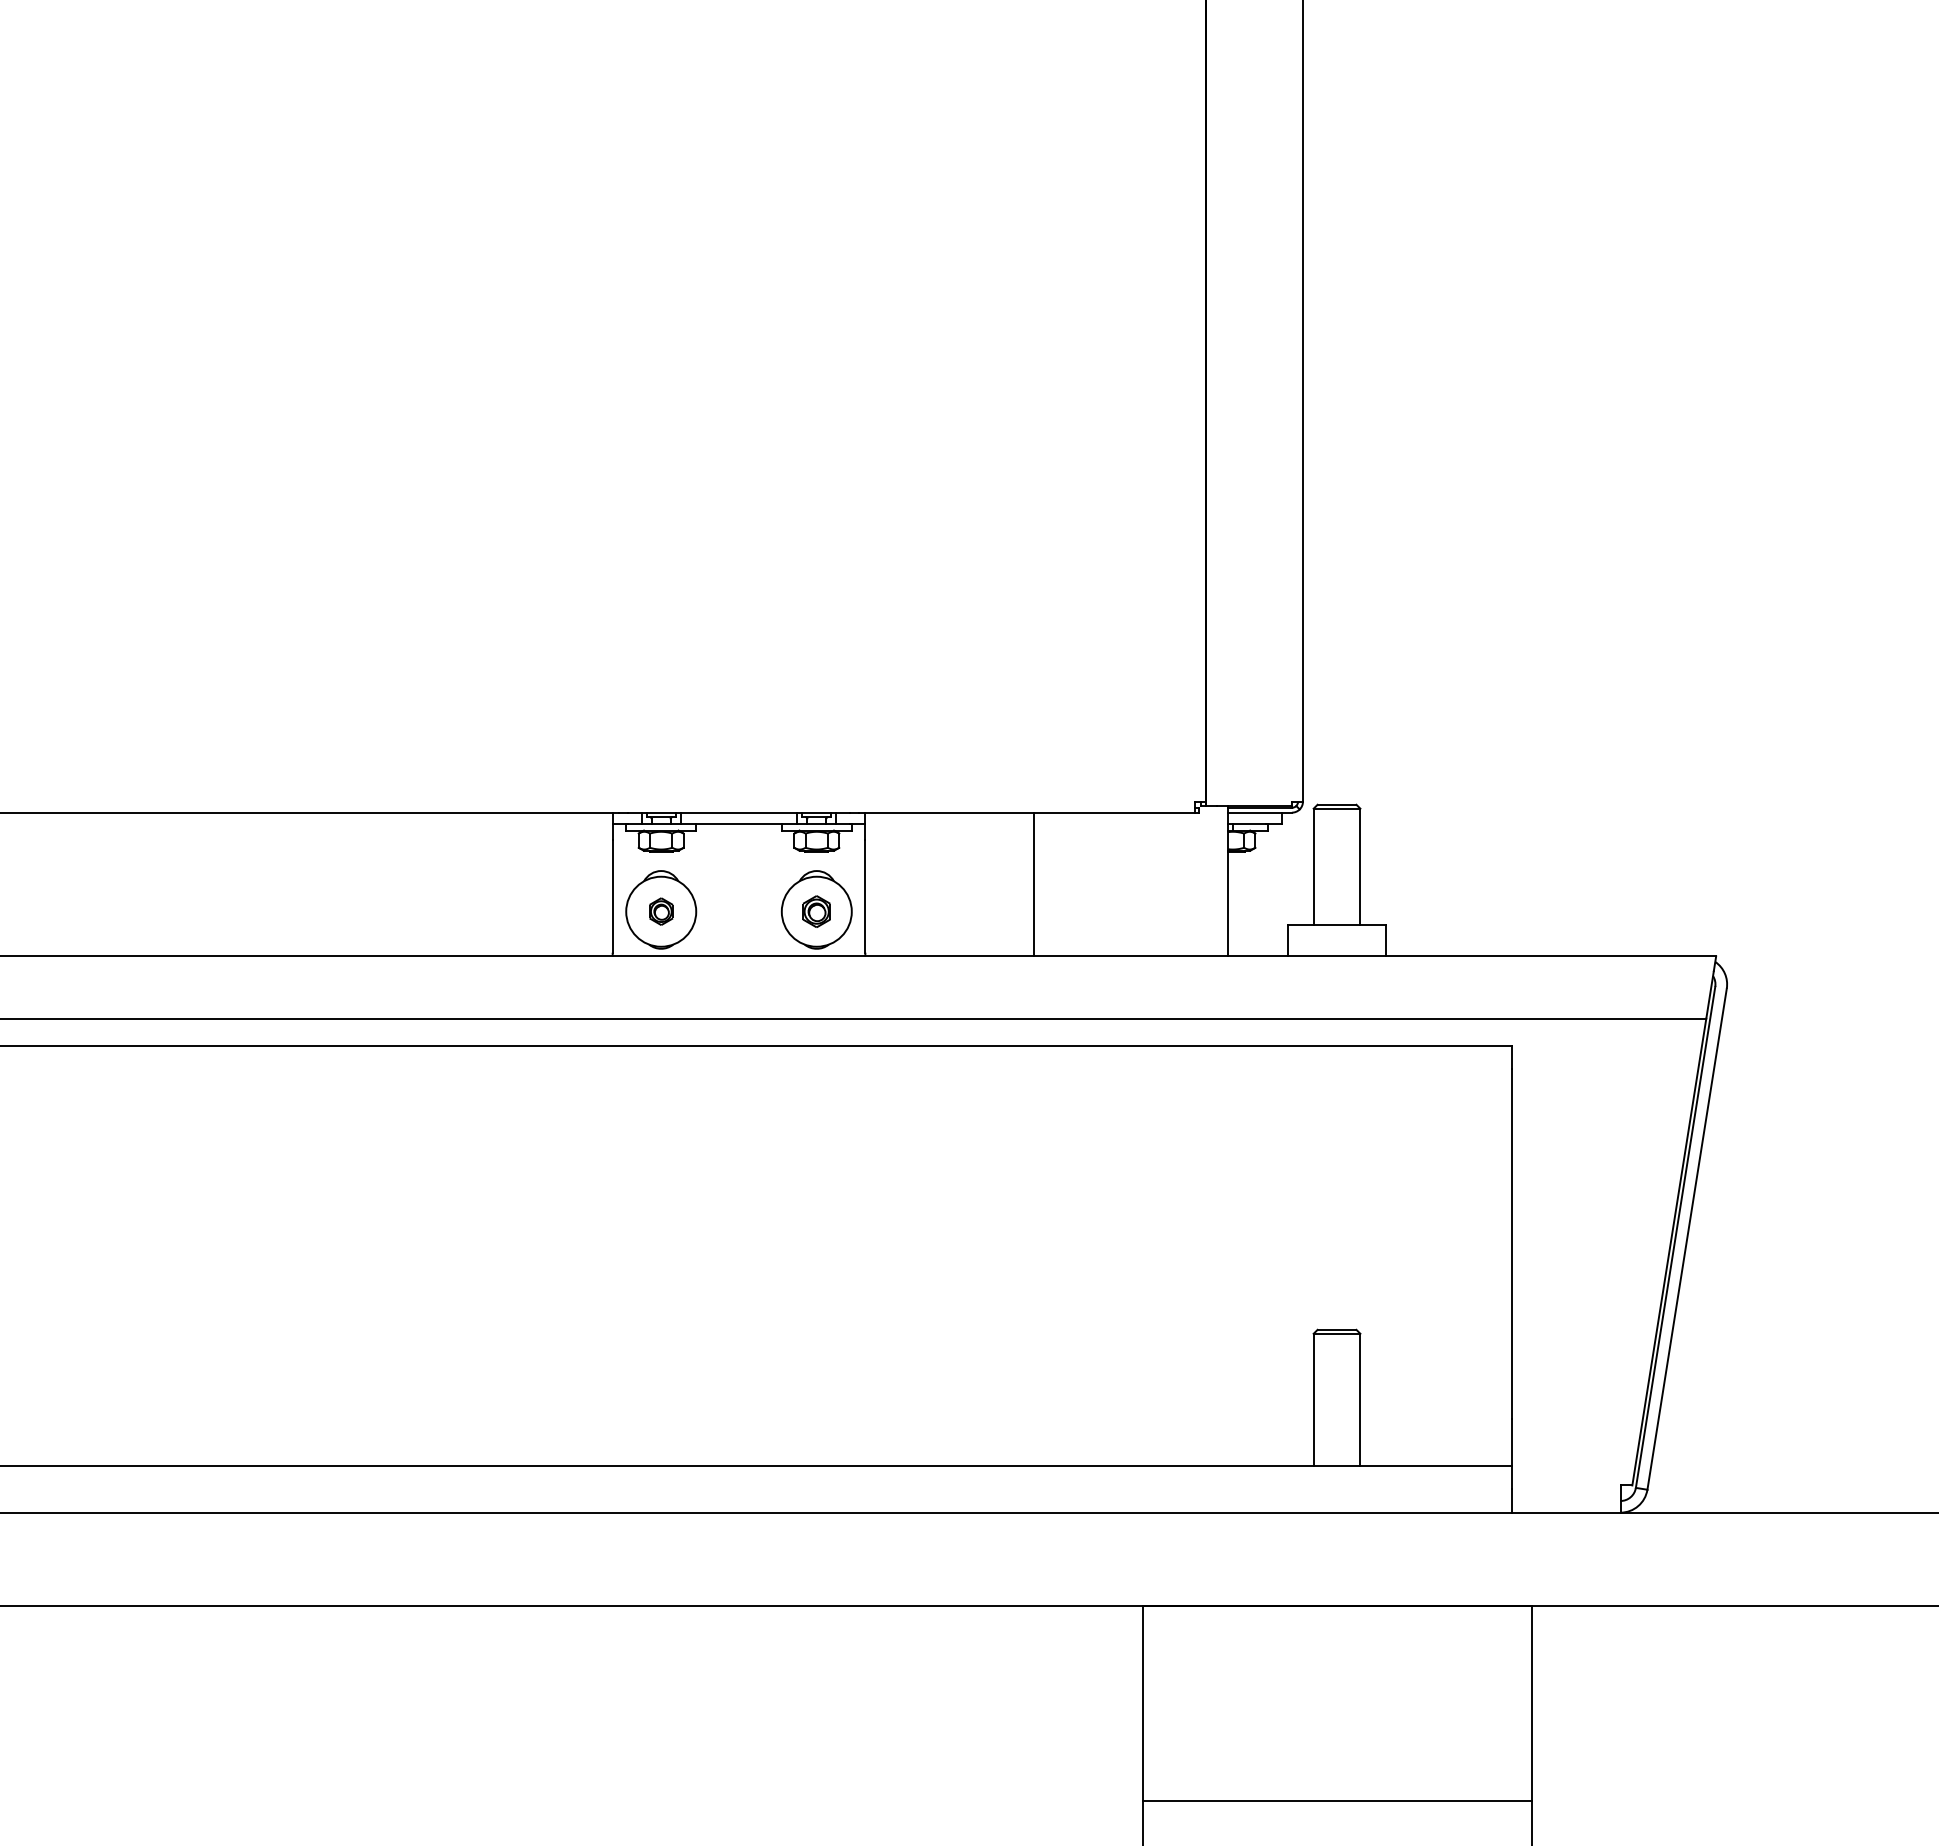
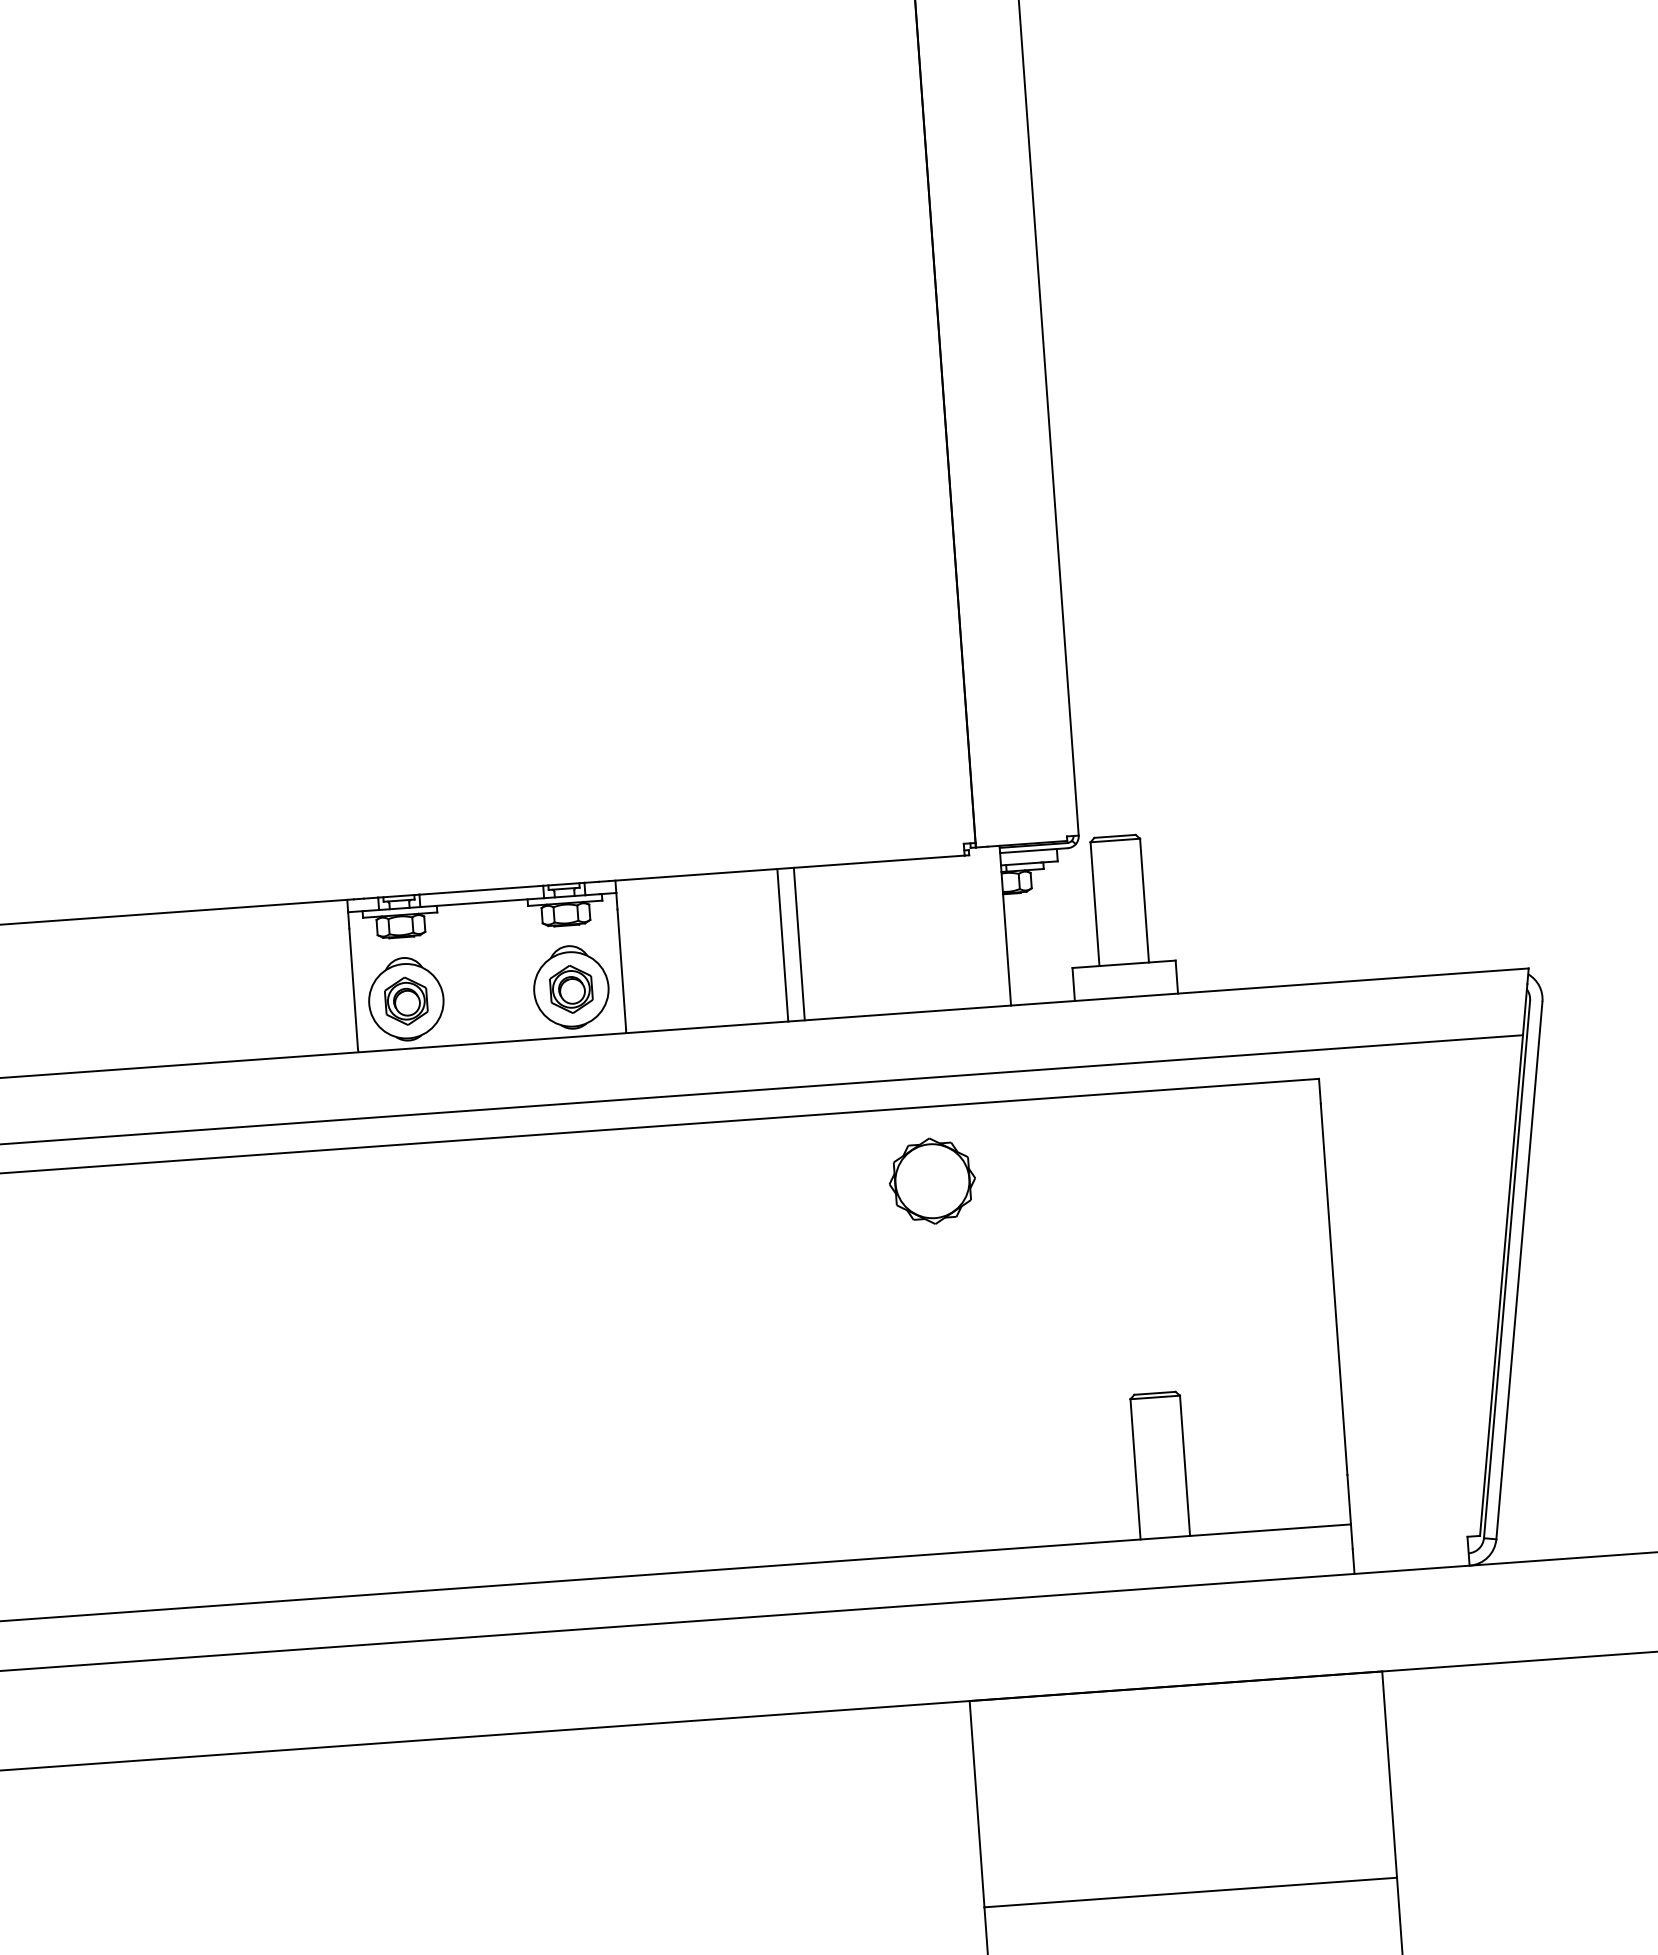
line: (1018, 884) -> (783, 945), added
part: (661, 911) -> (406, 1000), size x1.67
part: (816, 911) -> (571, 989), size x1.43
part: (1142, 1115) -> (932, 1180), added

